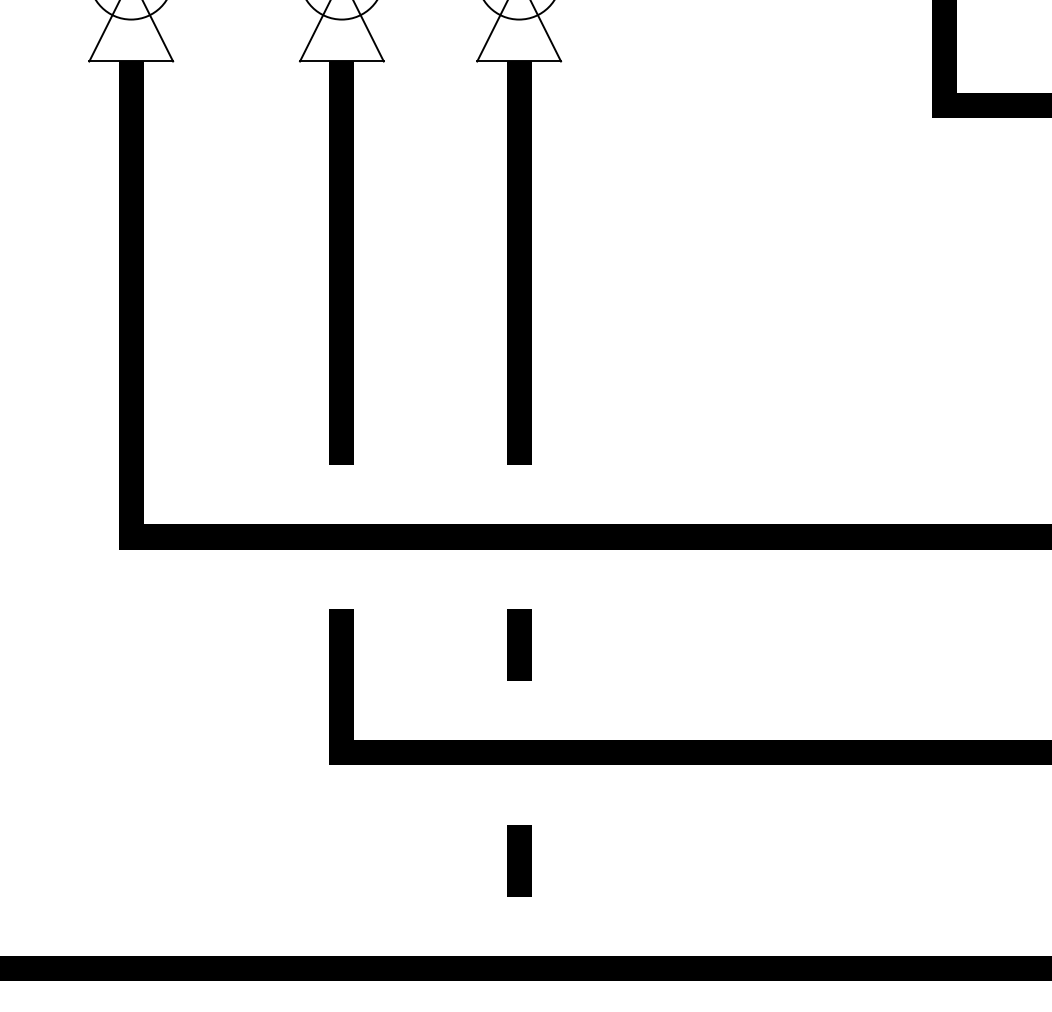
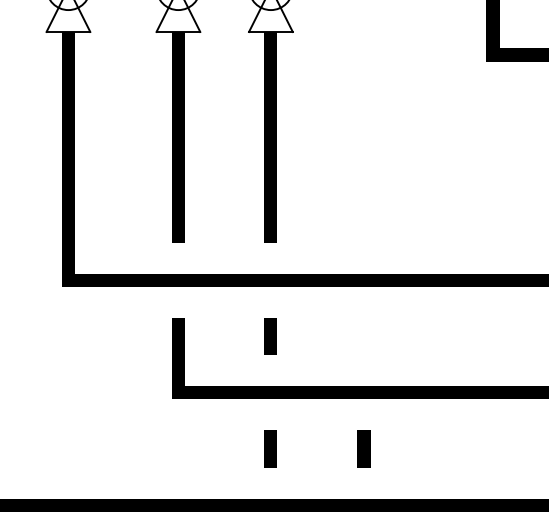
line: (696, 859) -> (363, 448), added

